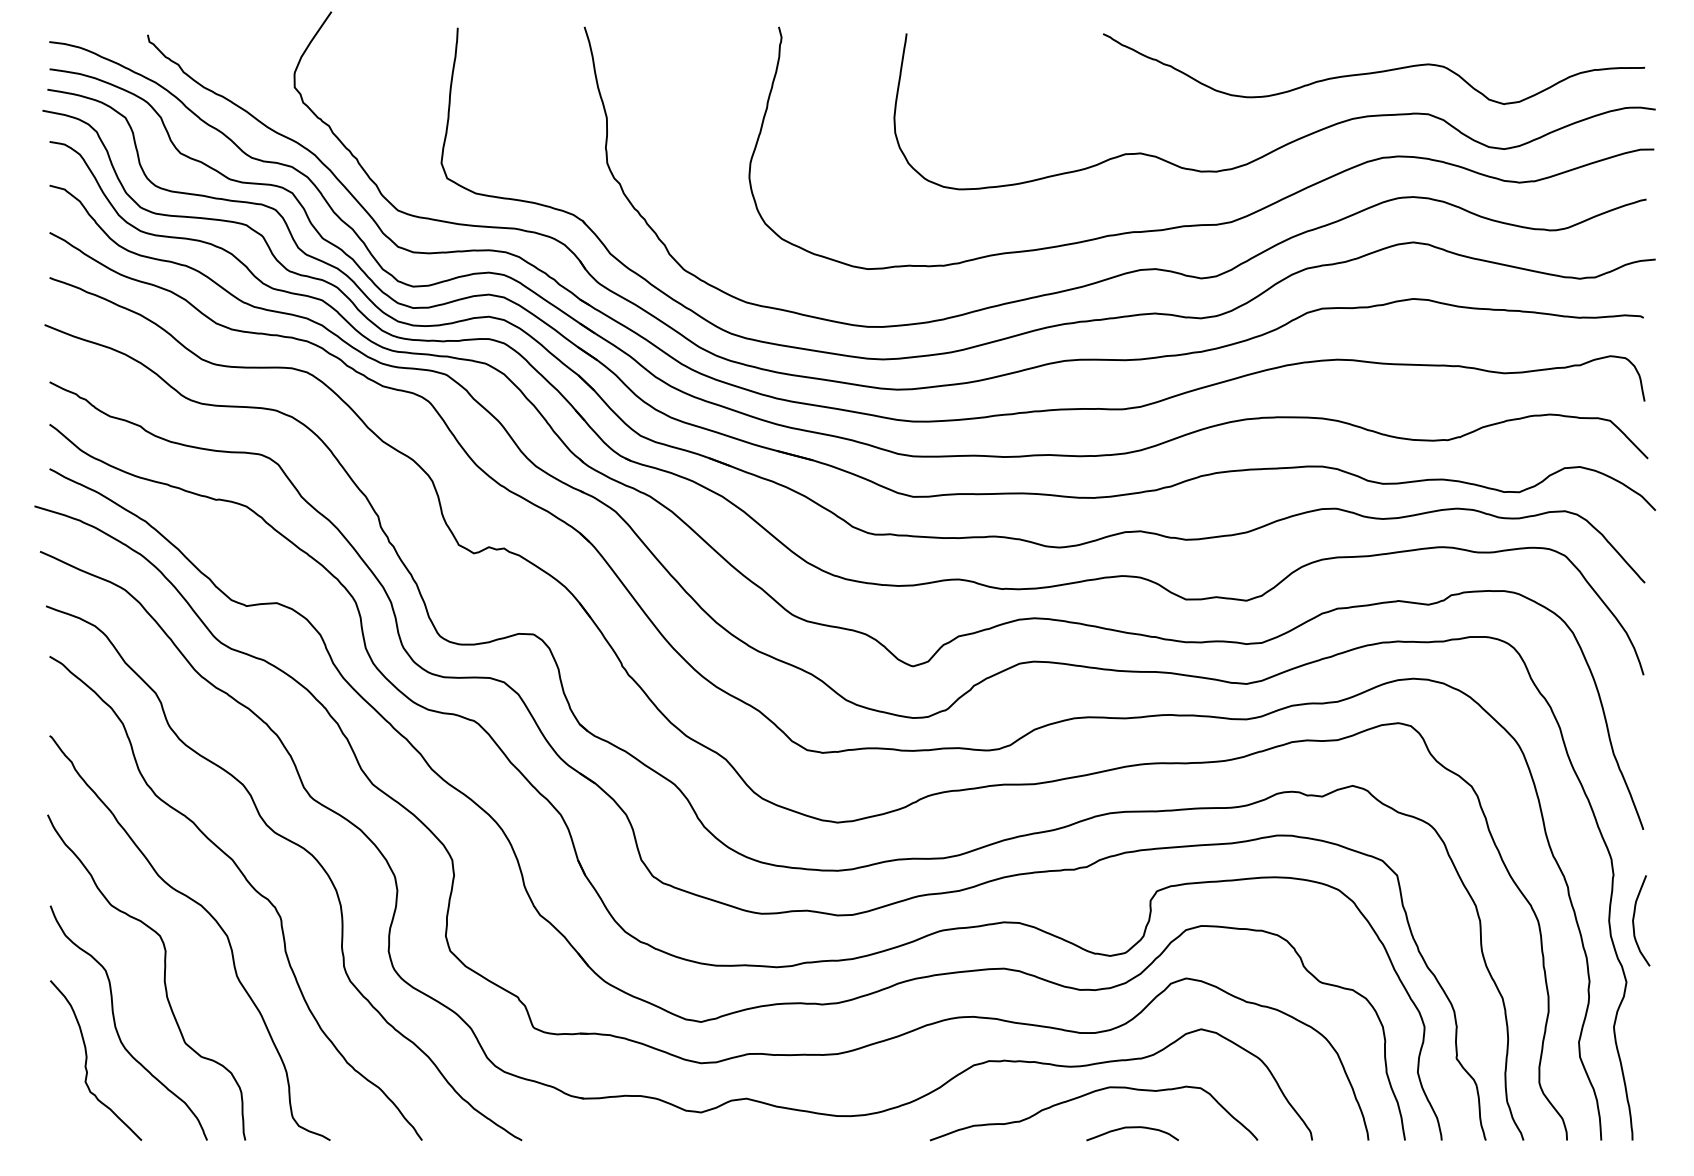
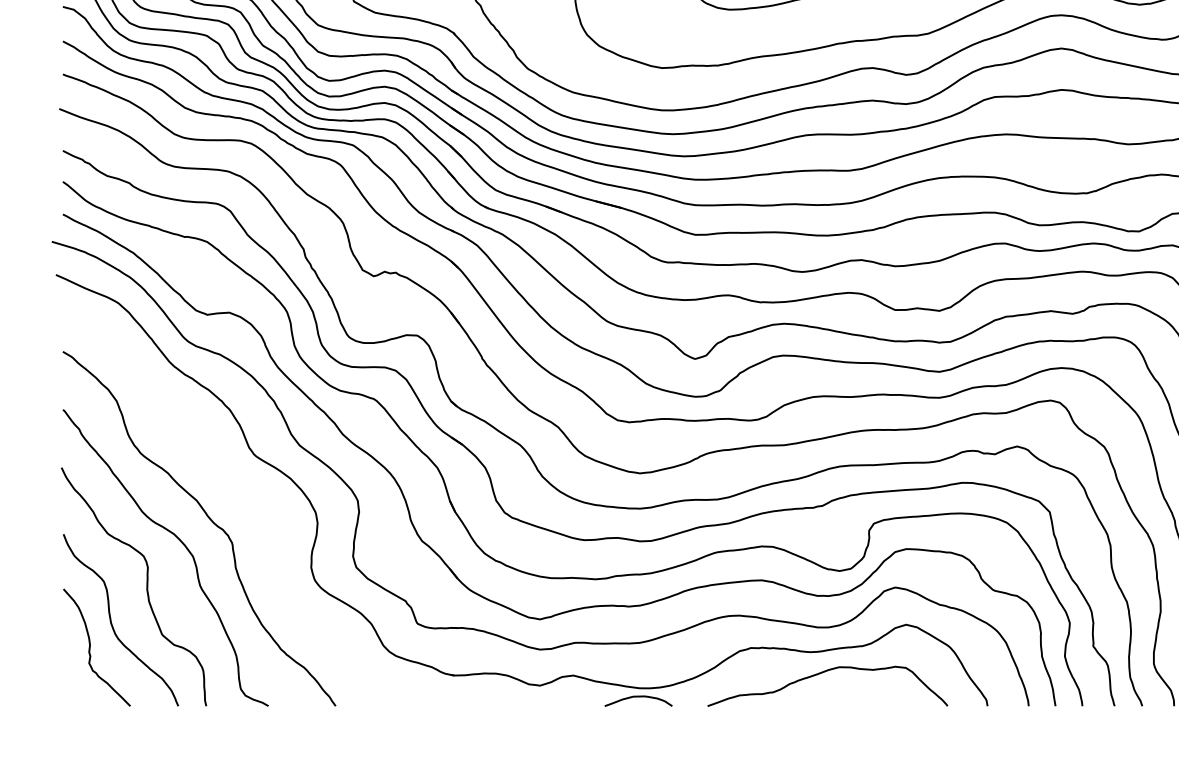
curve: (301, 848) -> (247, 492), removed
curve: (1132, 1128) -> (638, 697), moved

